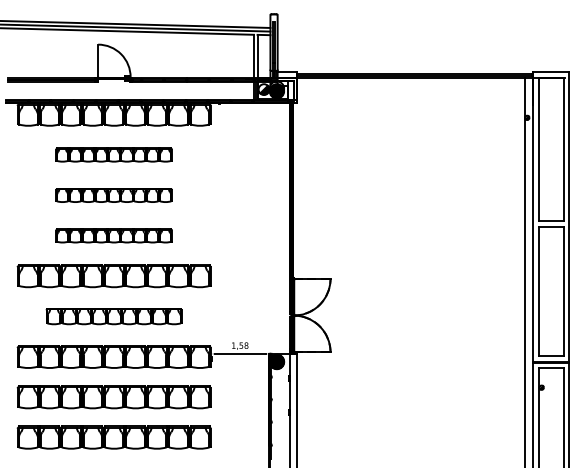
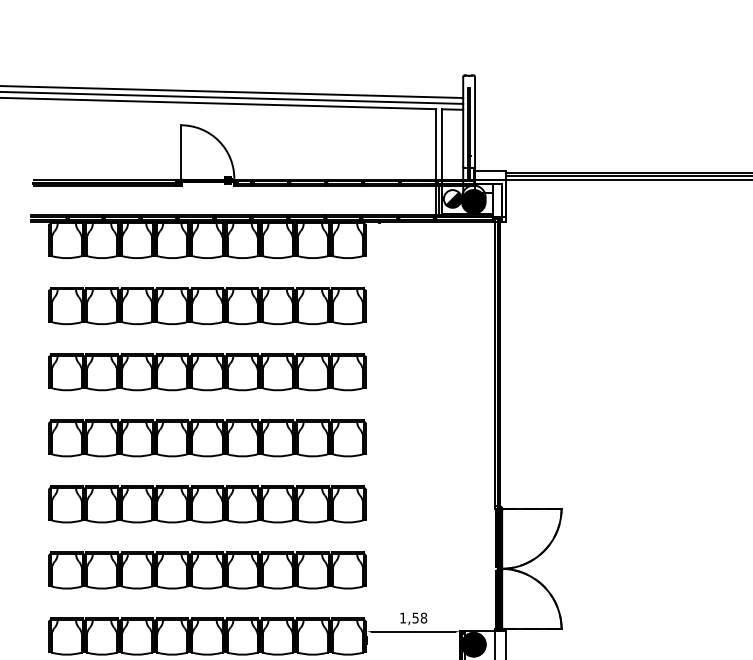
part: (113, 154) -> (206, 305), size x1.67
part: (113, 195) -> (206, 372), size x1.67
part: (113, 235) -> (206, 437), size x1.67
part: (113, 316) -> (206, 570), size x1.43

